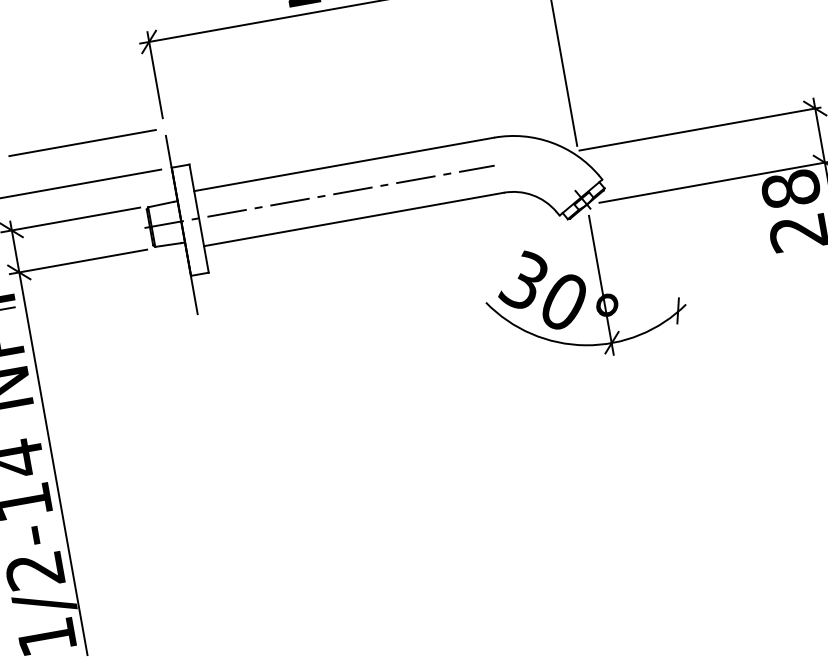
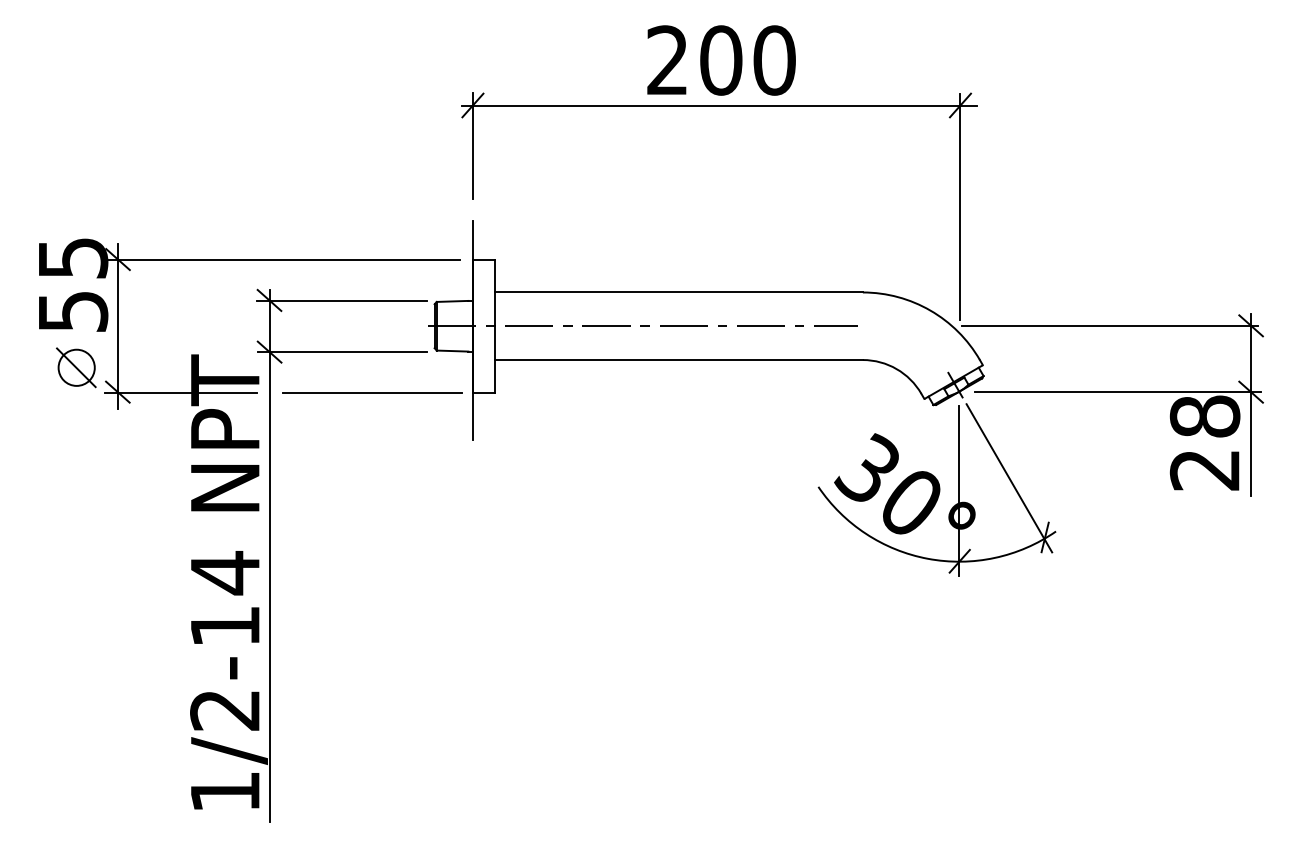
line: (82, 142) -> (372, 392), moved
line: (640, 268) -> (1009, 478), added

